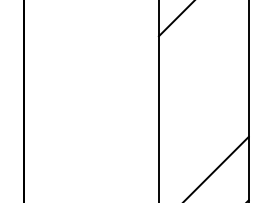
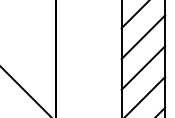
line: (204, 55) -> (143, 37), added
line: (204, 117) -> (143, 67), added

